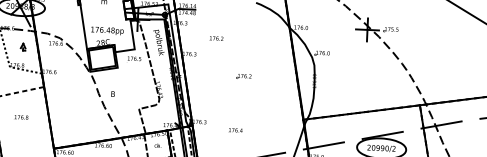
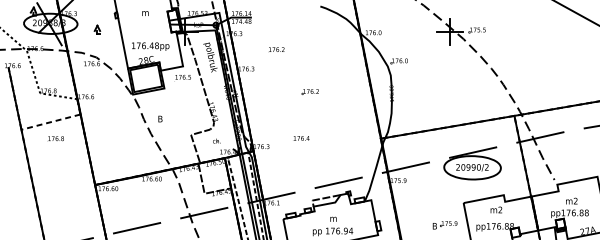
part: (23, 46) -> (97, 29), moved
text: (20, 117) -> (55, 138), moved
text: (235, 130) -> (301, 138), moved
part: (157, 145) -> (216, 140), moved

